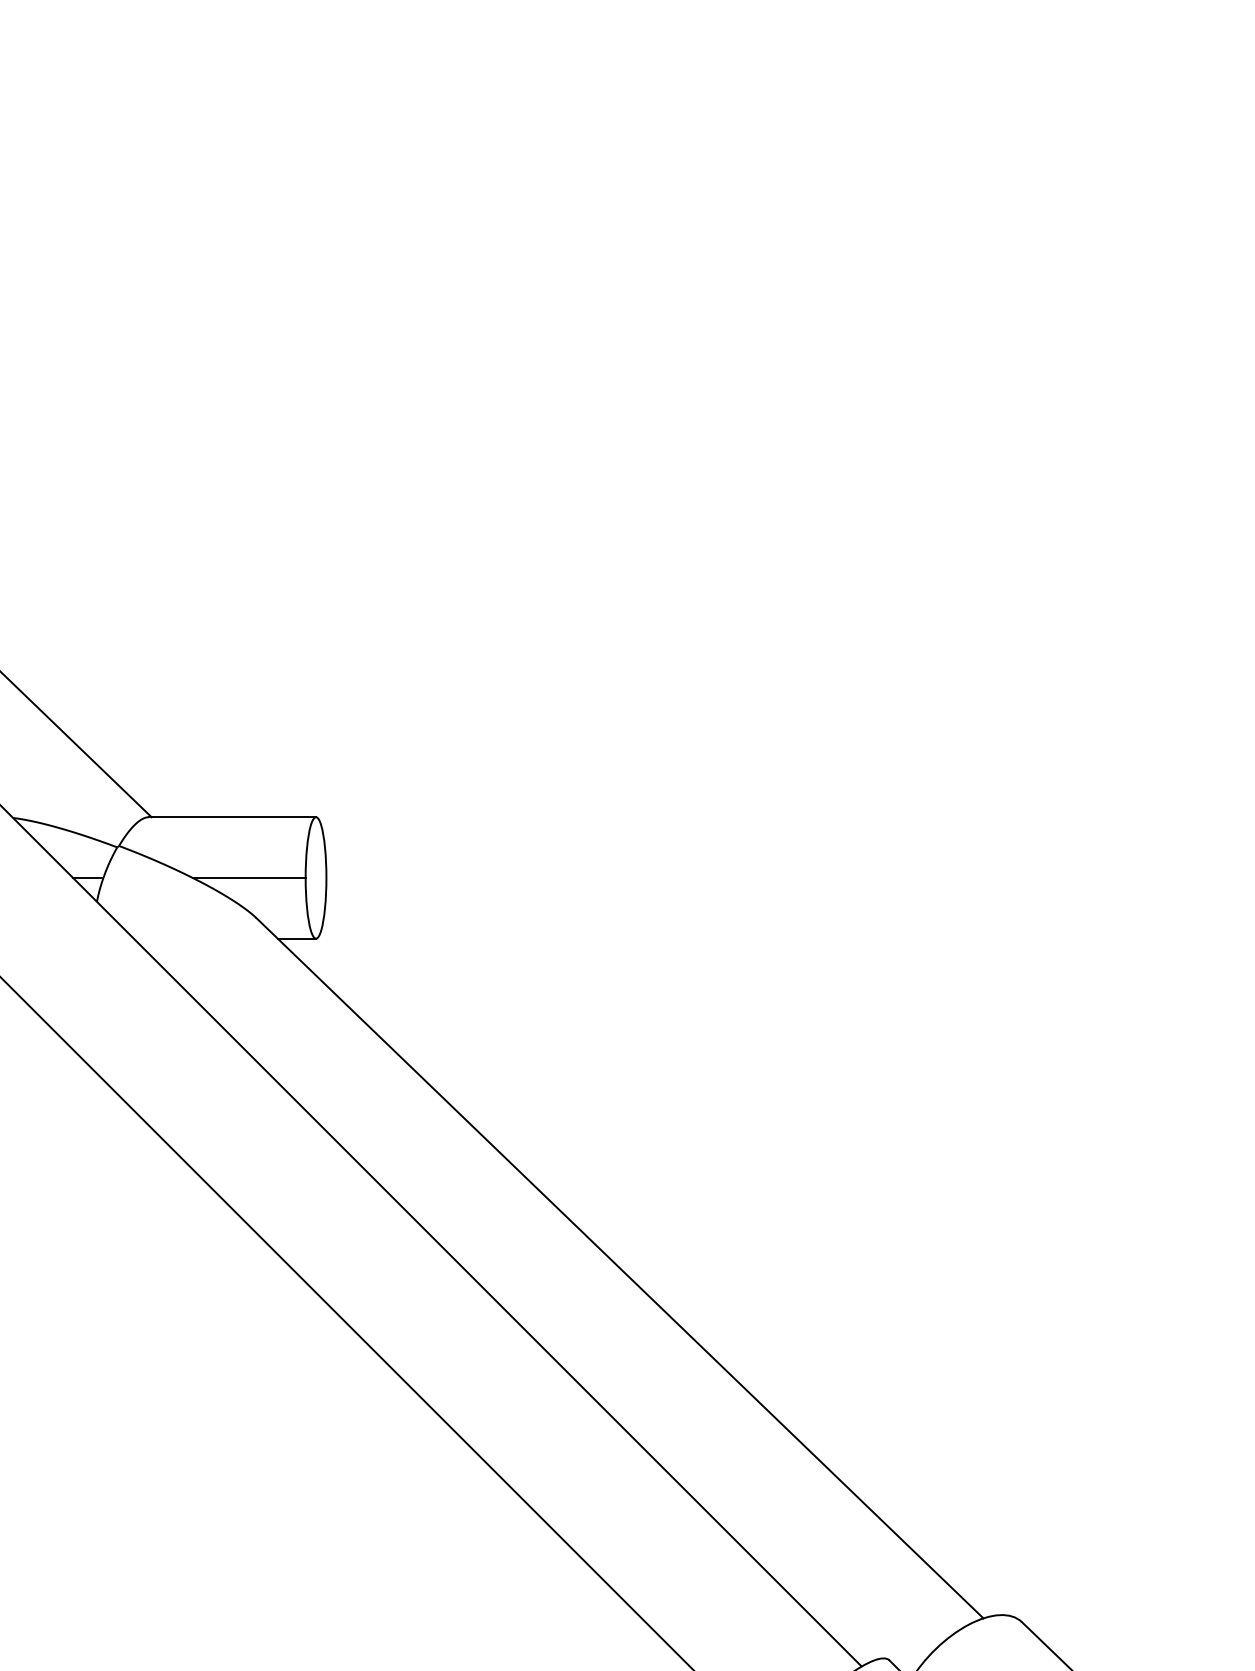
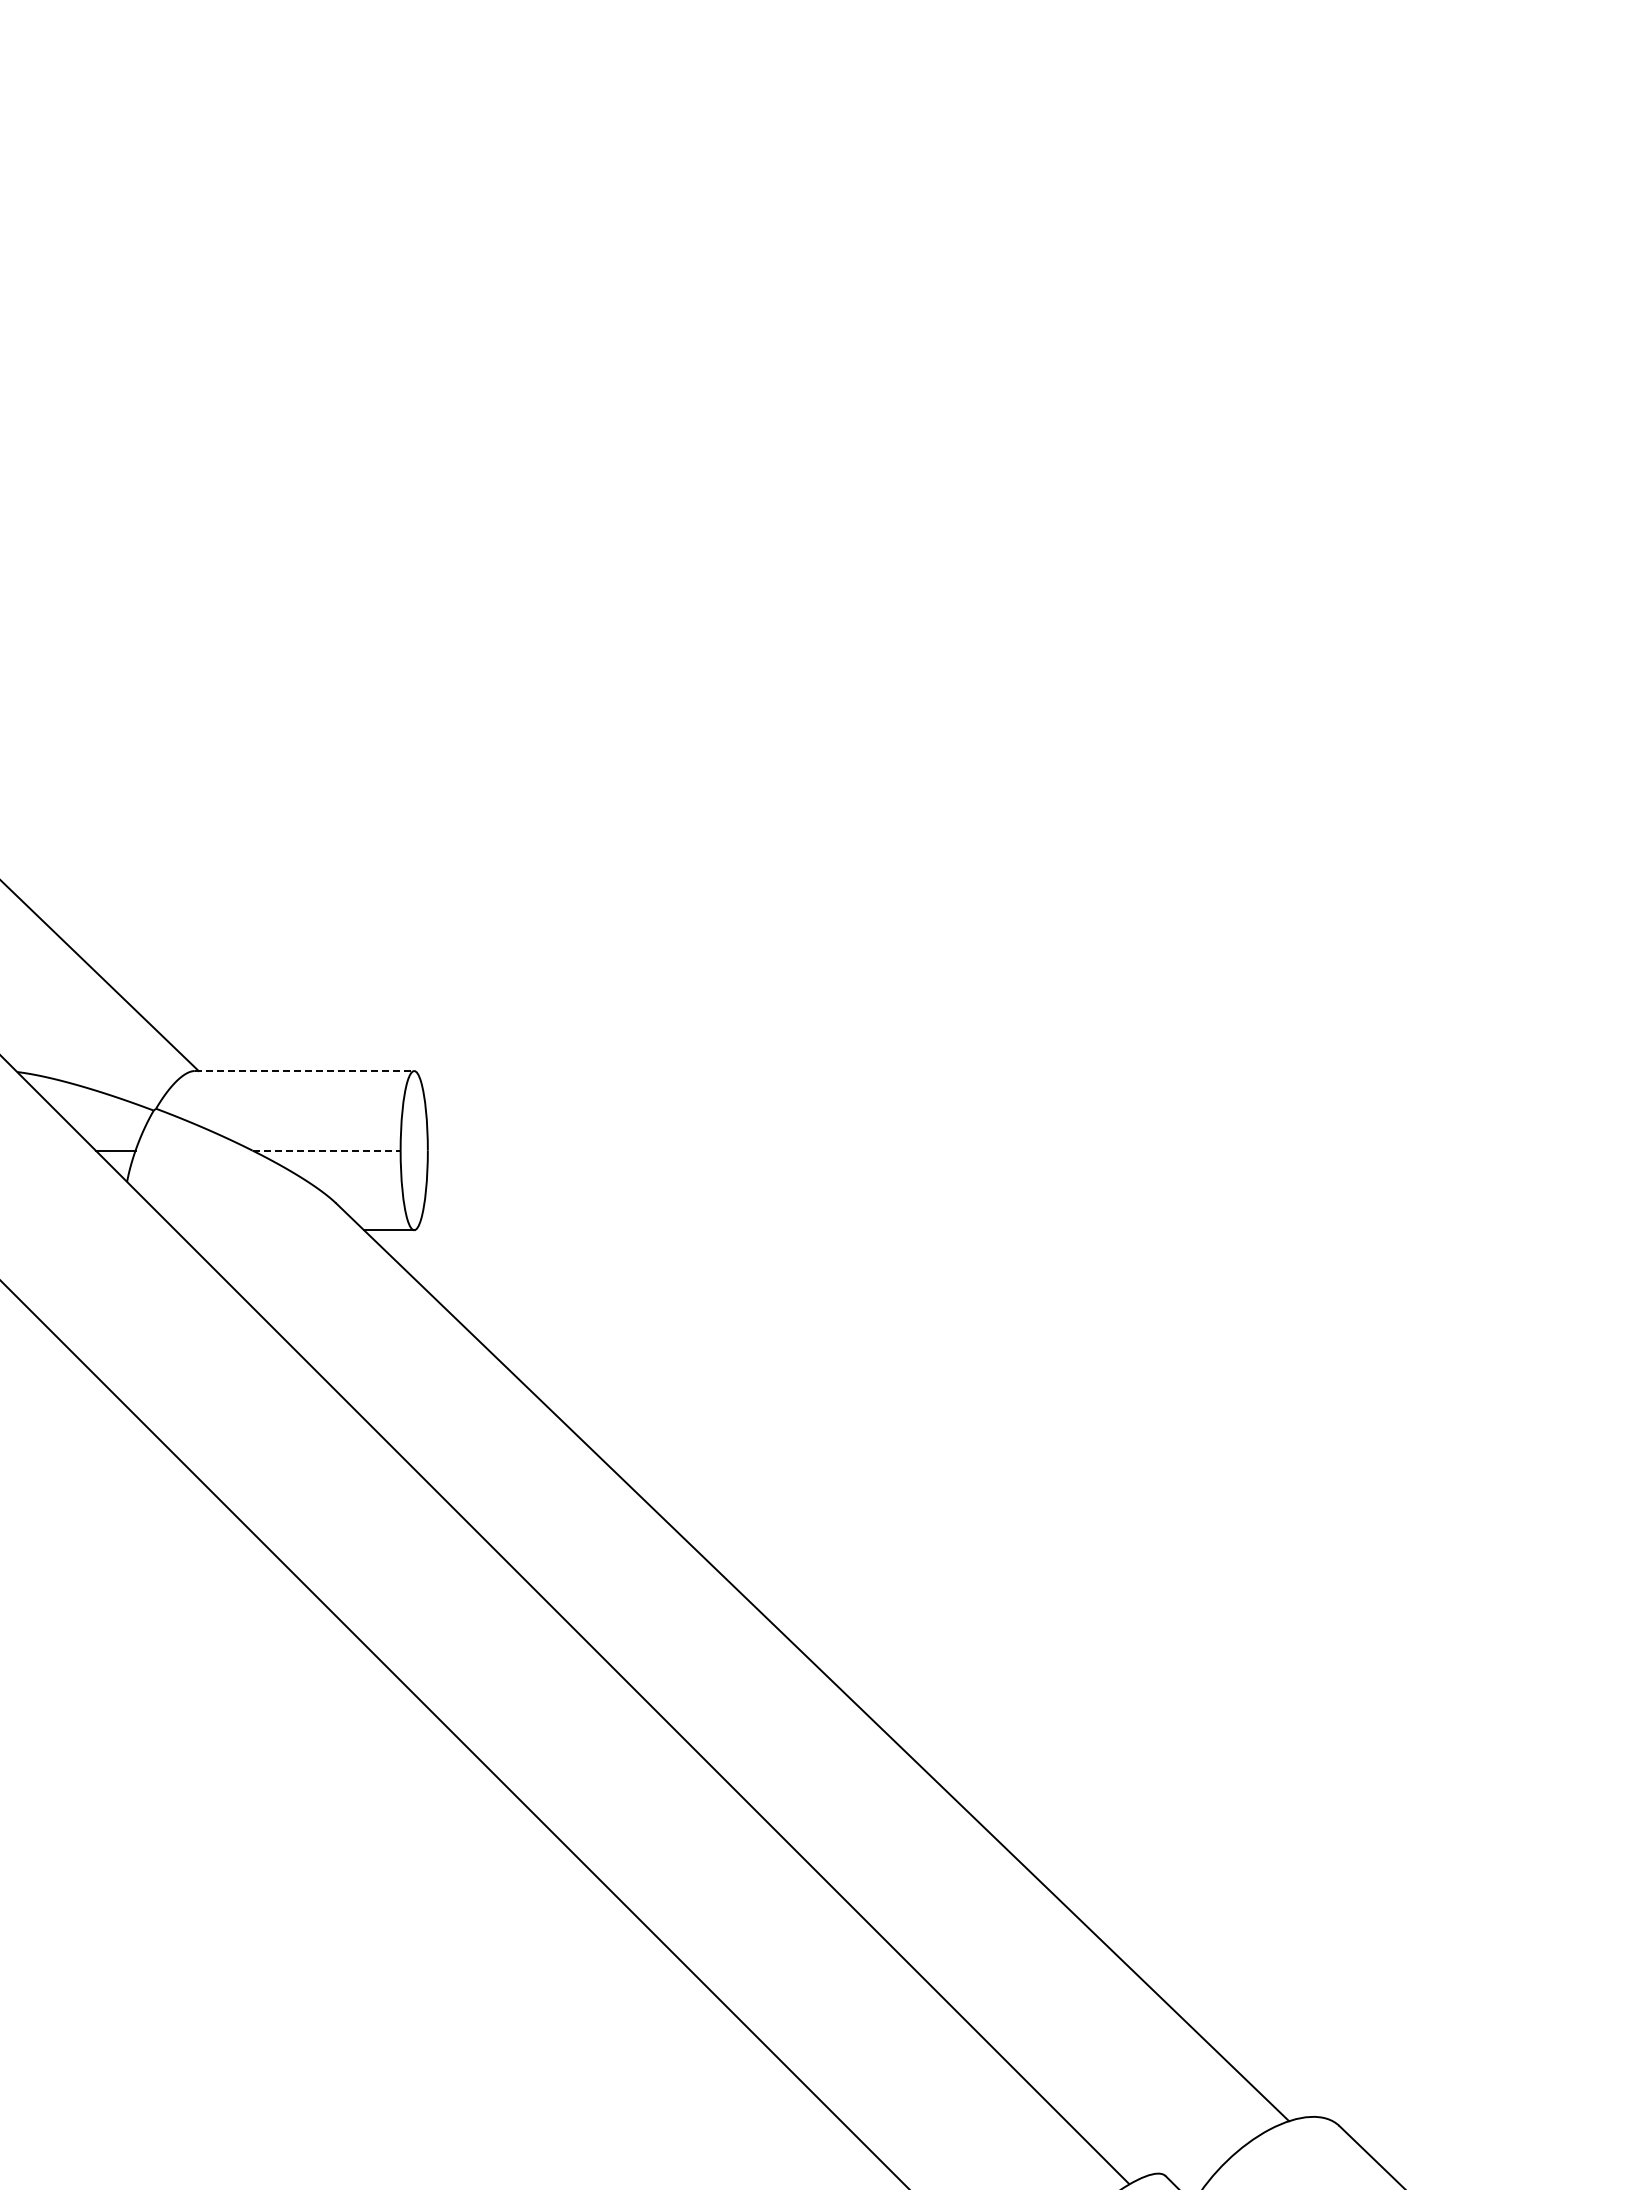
line: (232, 817) -> (304, 1071), solid -> dashed
line: (249, 877) -> (327, 1150), solid -> dashed

